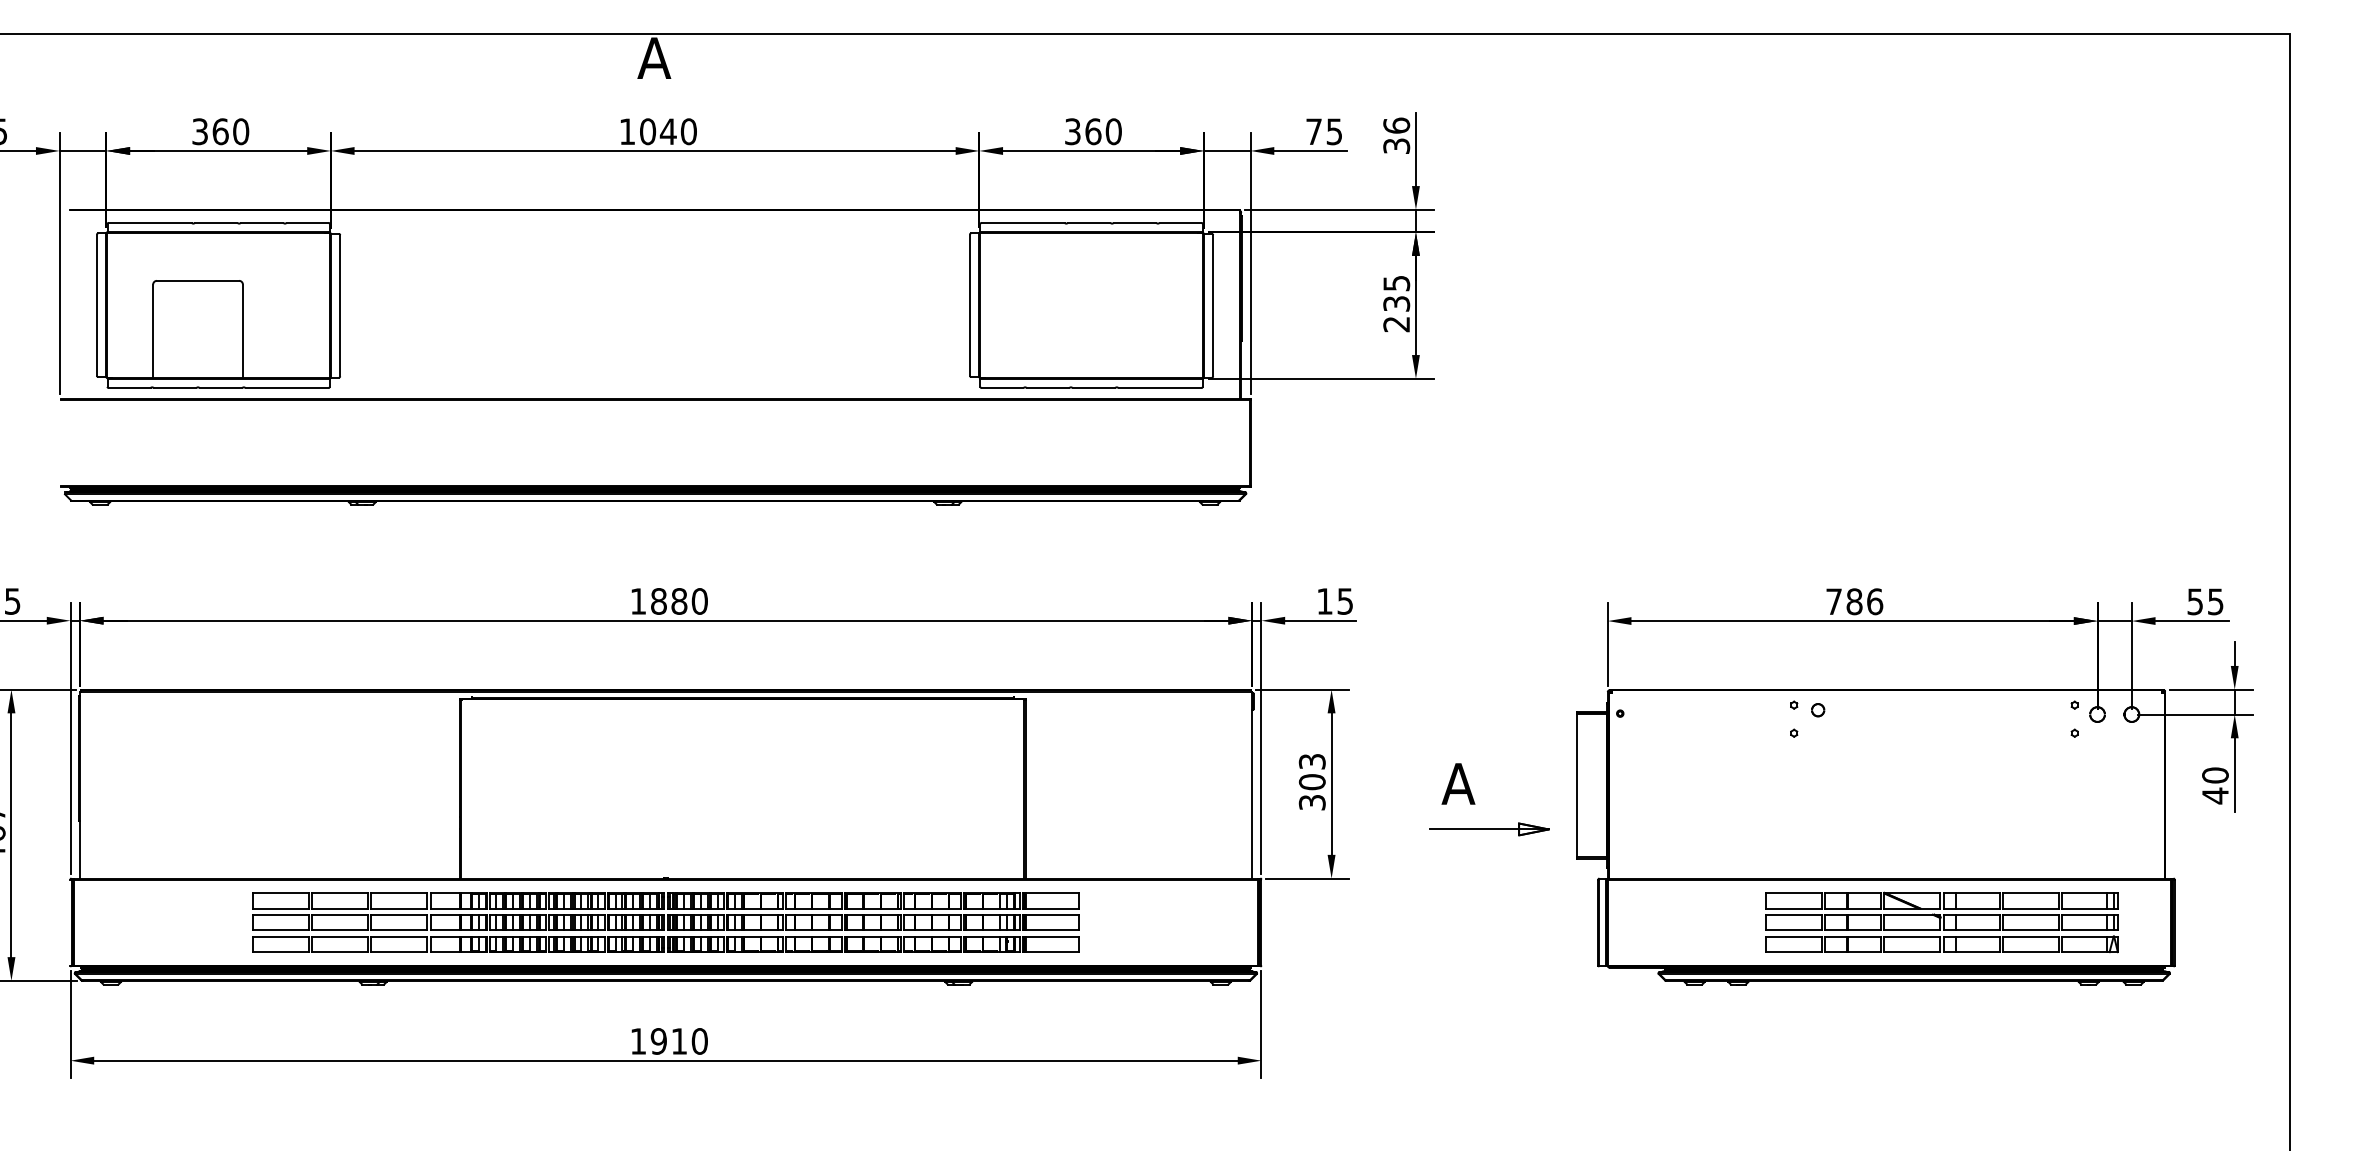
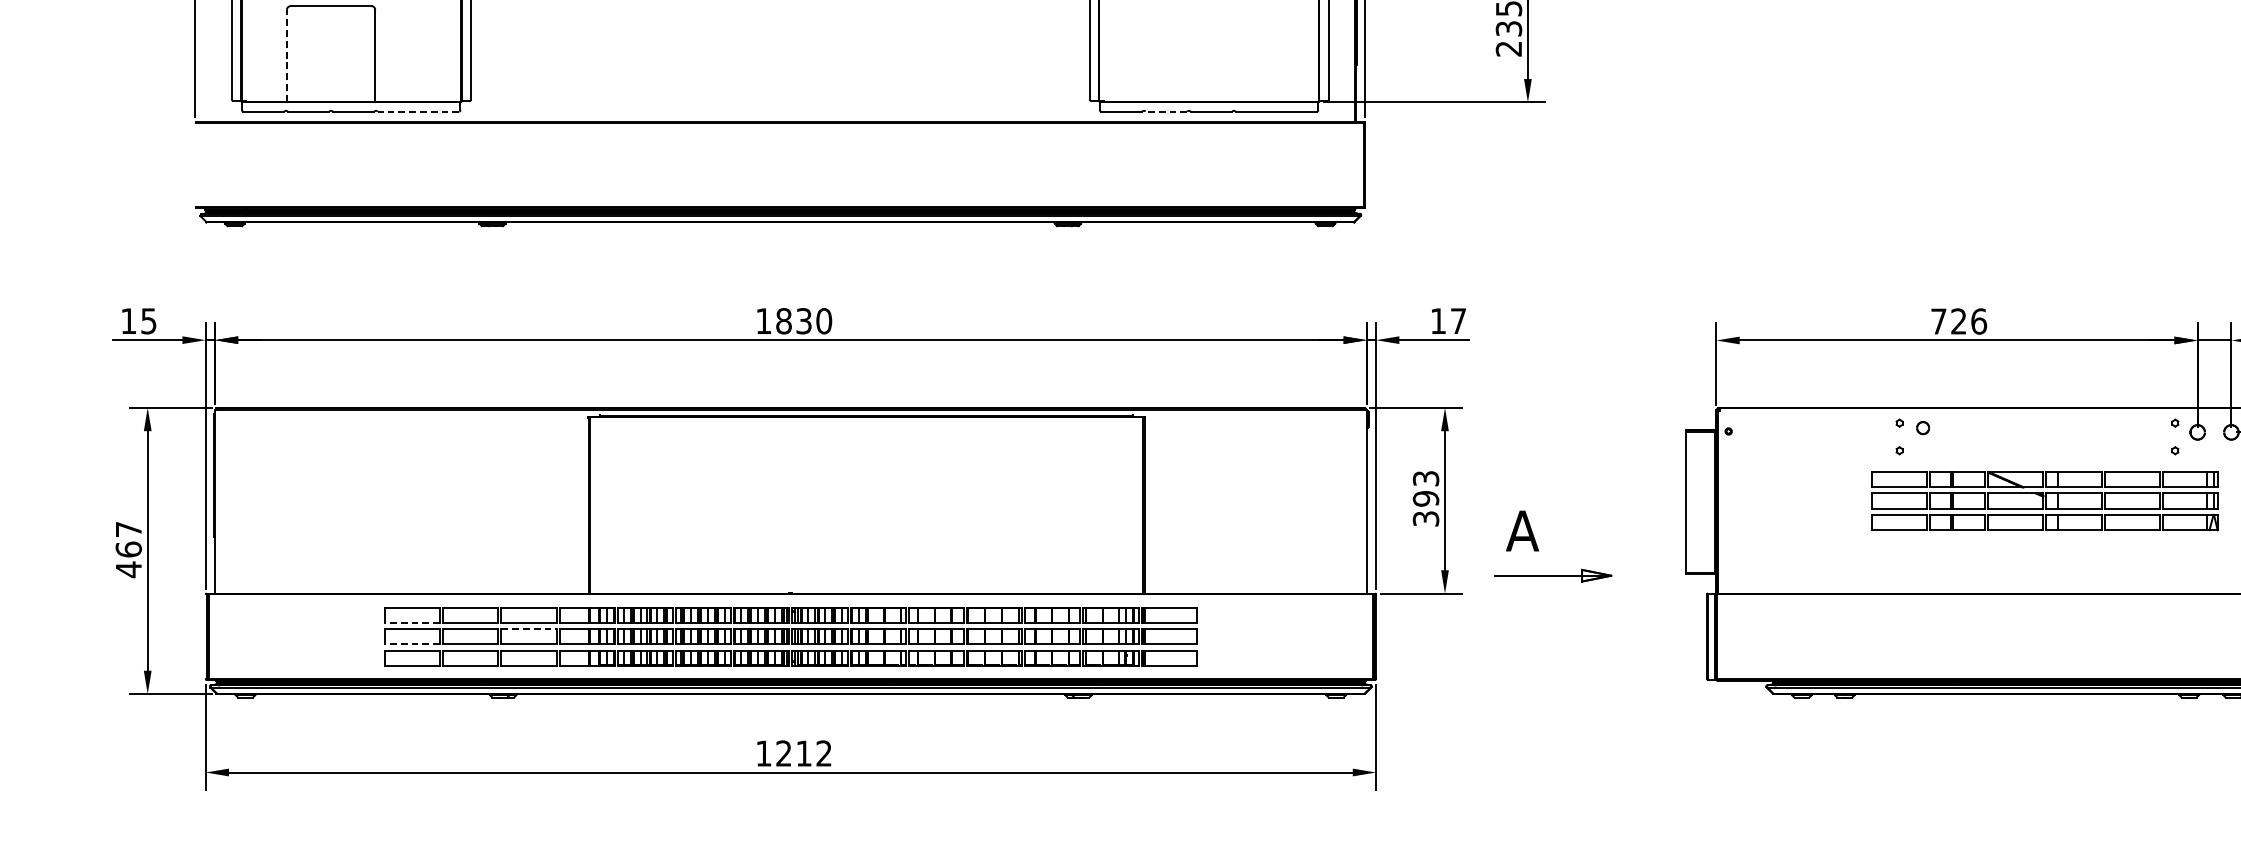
line: (153, 331) -> (287, 55), solid -> dashed
line: (286, 388) -> (417, 111), solid -> dashed
line: (1047, 388) -> (1165, 111), solid -> dashed
text: (679, 601) -> (804, 321), 1880 -> 1830
text: (1344, 601) -> (1457, 321), 15 -> 17
text: (1854, 601) -> (1958, 321), 786 -> 726
text: (1312, 782) -> (1426, 499), 303 -> 393
part: (1475, 803) -> (1539, 550), moved
line: (280, 908) -> (412, 622), solid -> dashed
line: (399, 914) -> (529, 628), solid -> dashed
part: (1941, 922) -> (2044, 501), moved
line: (280, 930) -> (412, 644), solid -> dashed
text: (678, 1041) -> (803, 753), 1910 -> 1212

